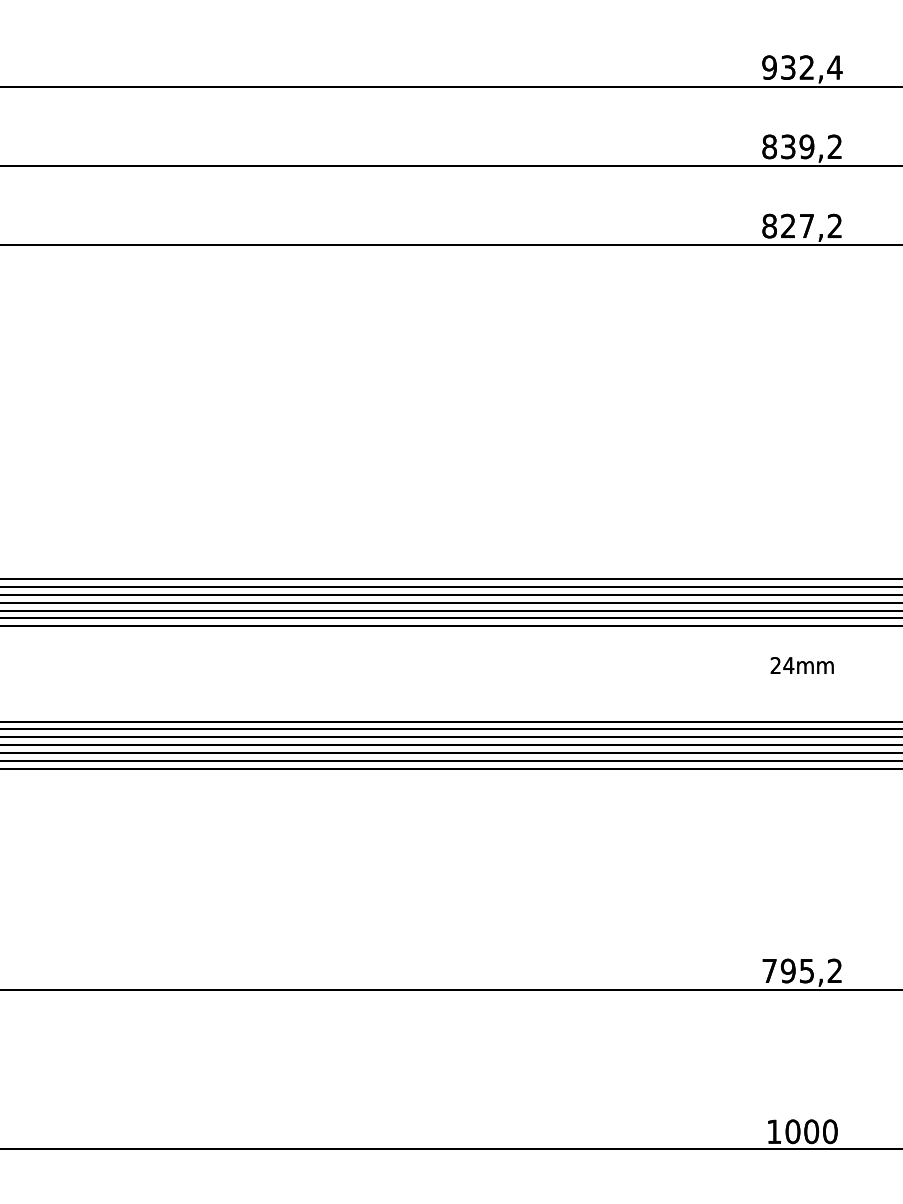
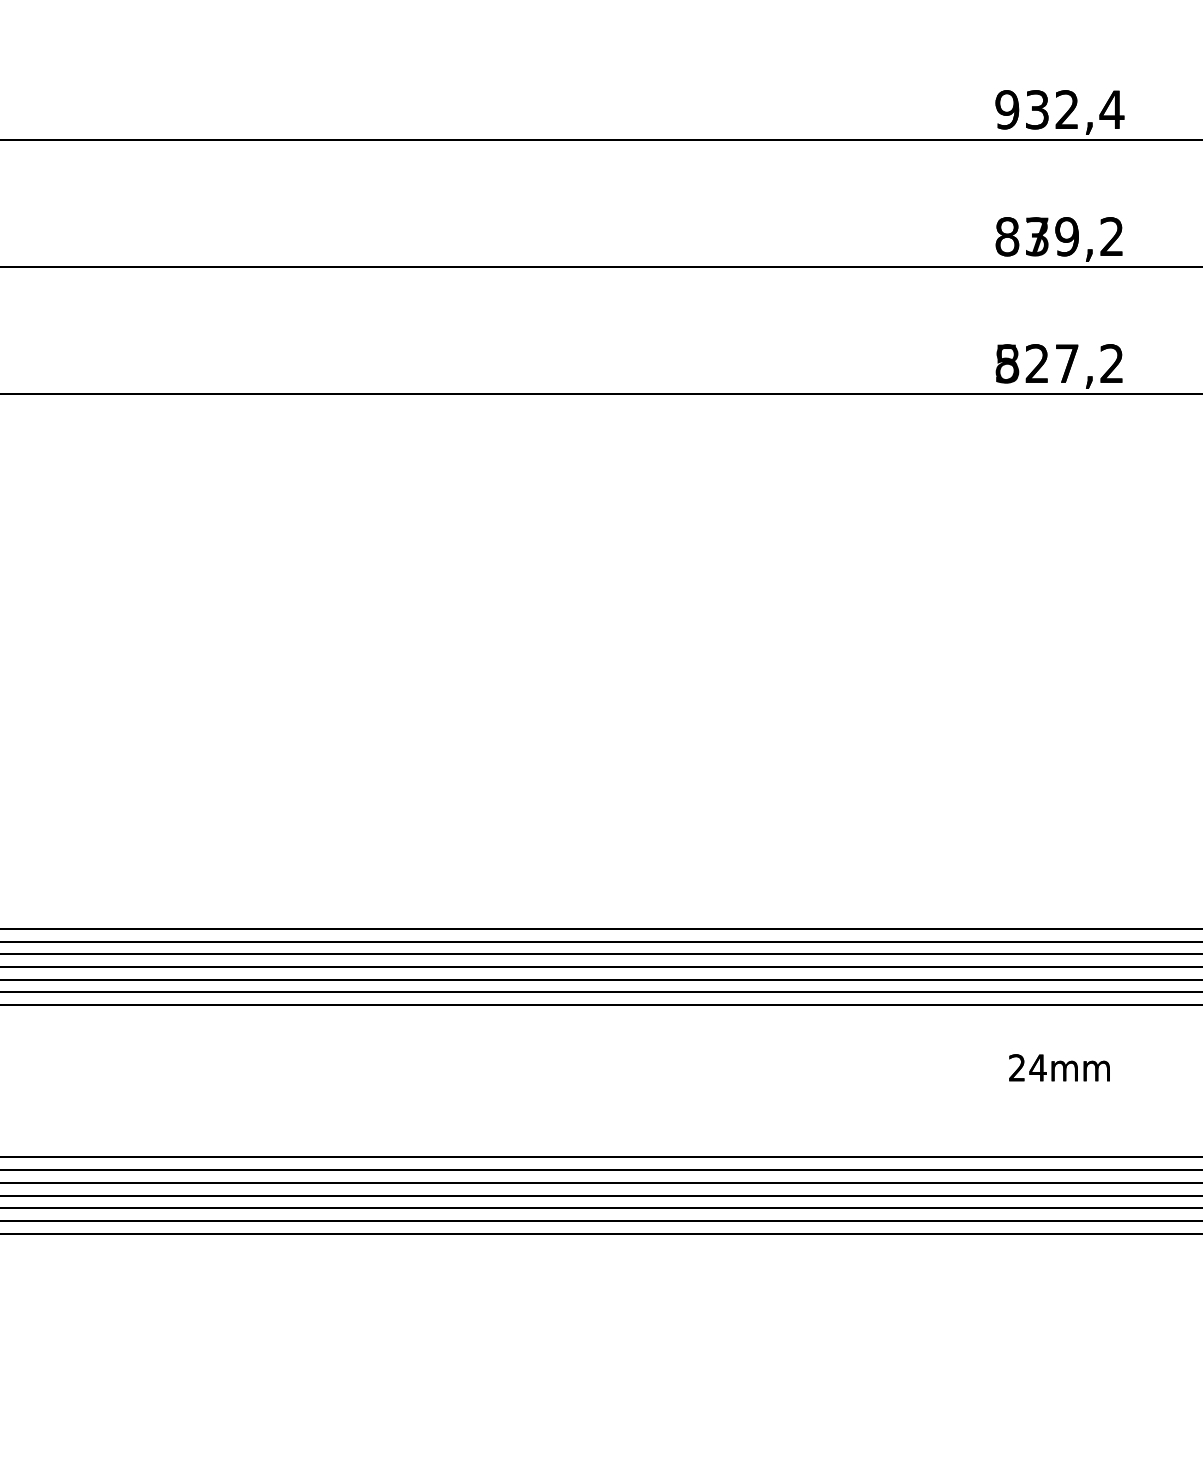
text: (788, 146) -> (1037, 236), 839,2 -> 879,2
text: (769, 225) -> (1007, 362), 827,2 -> 527,2

